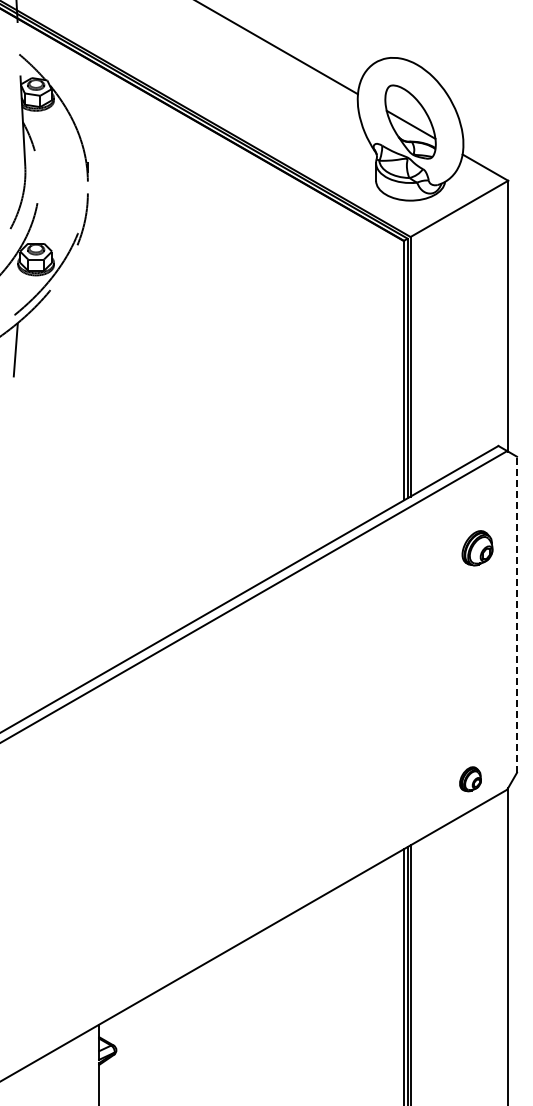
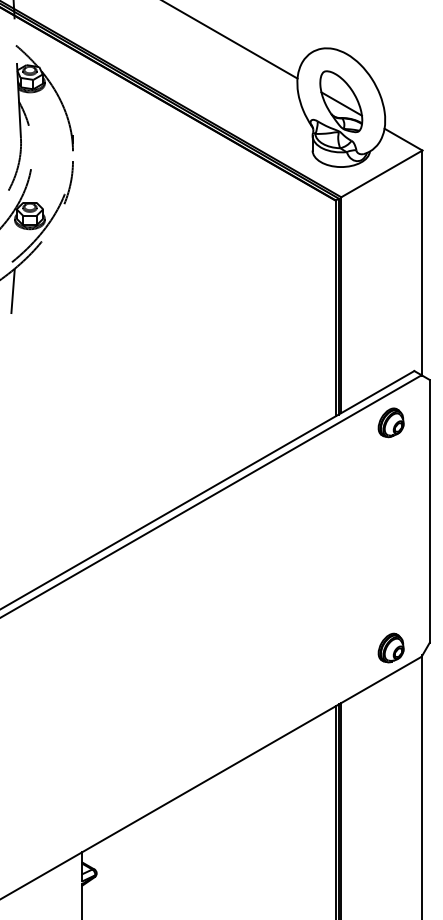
part: (477, 548) -> (391, 423), moved
line: (517, 614) -> (430, 511), dashed -> solid
part: (470, 779) -> (391, 648), size x1.43

